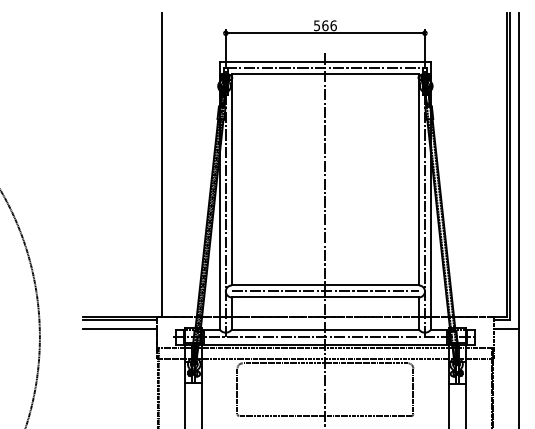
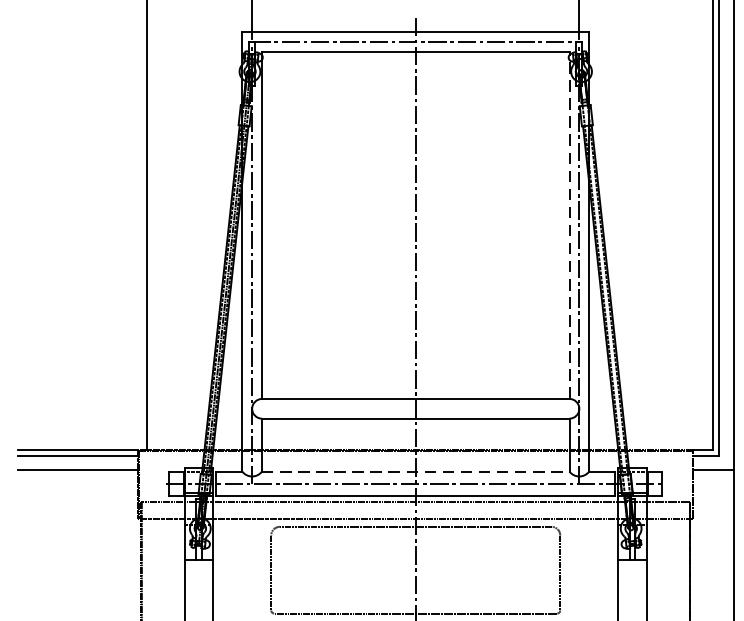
line: (419, 179) -> (570, 224), solid -> dashed
line: (325, 291) -> (415, 408), removed
line: (325, 329) -> (415, 471), solid -> dashed

